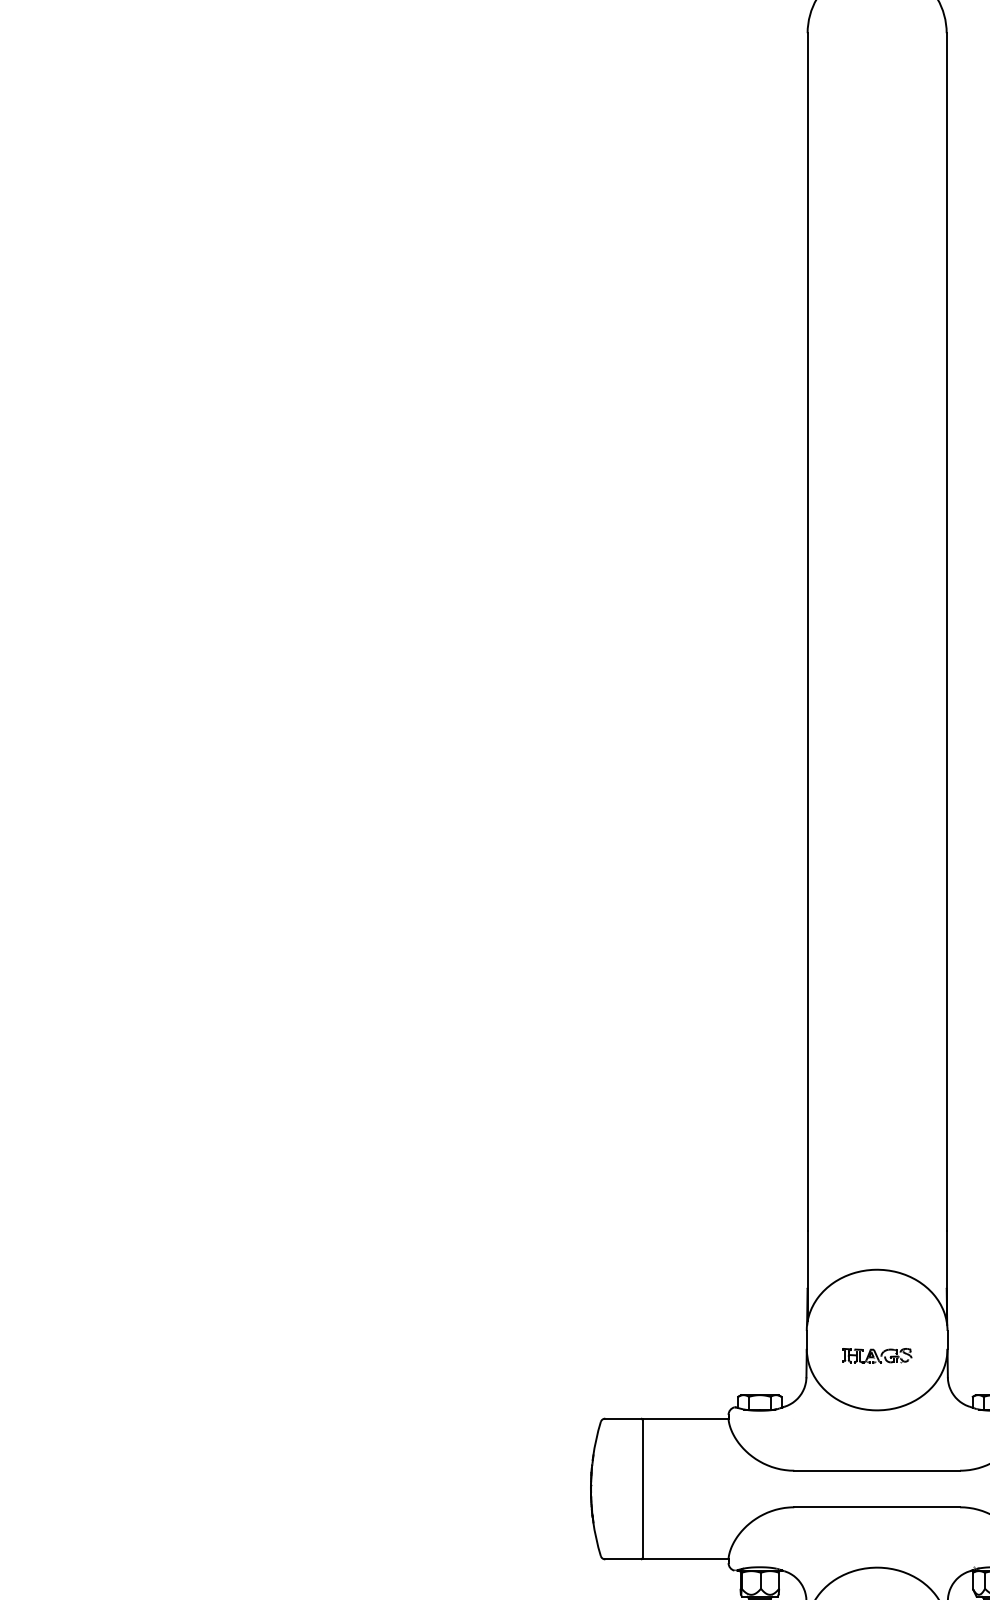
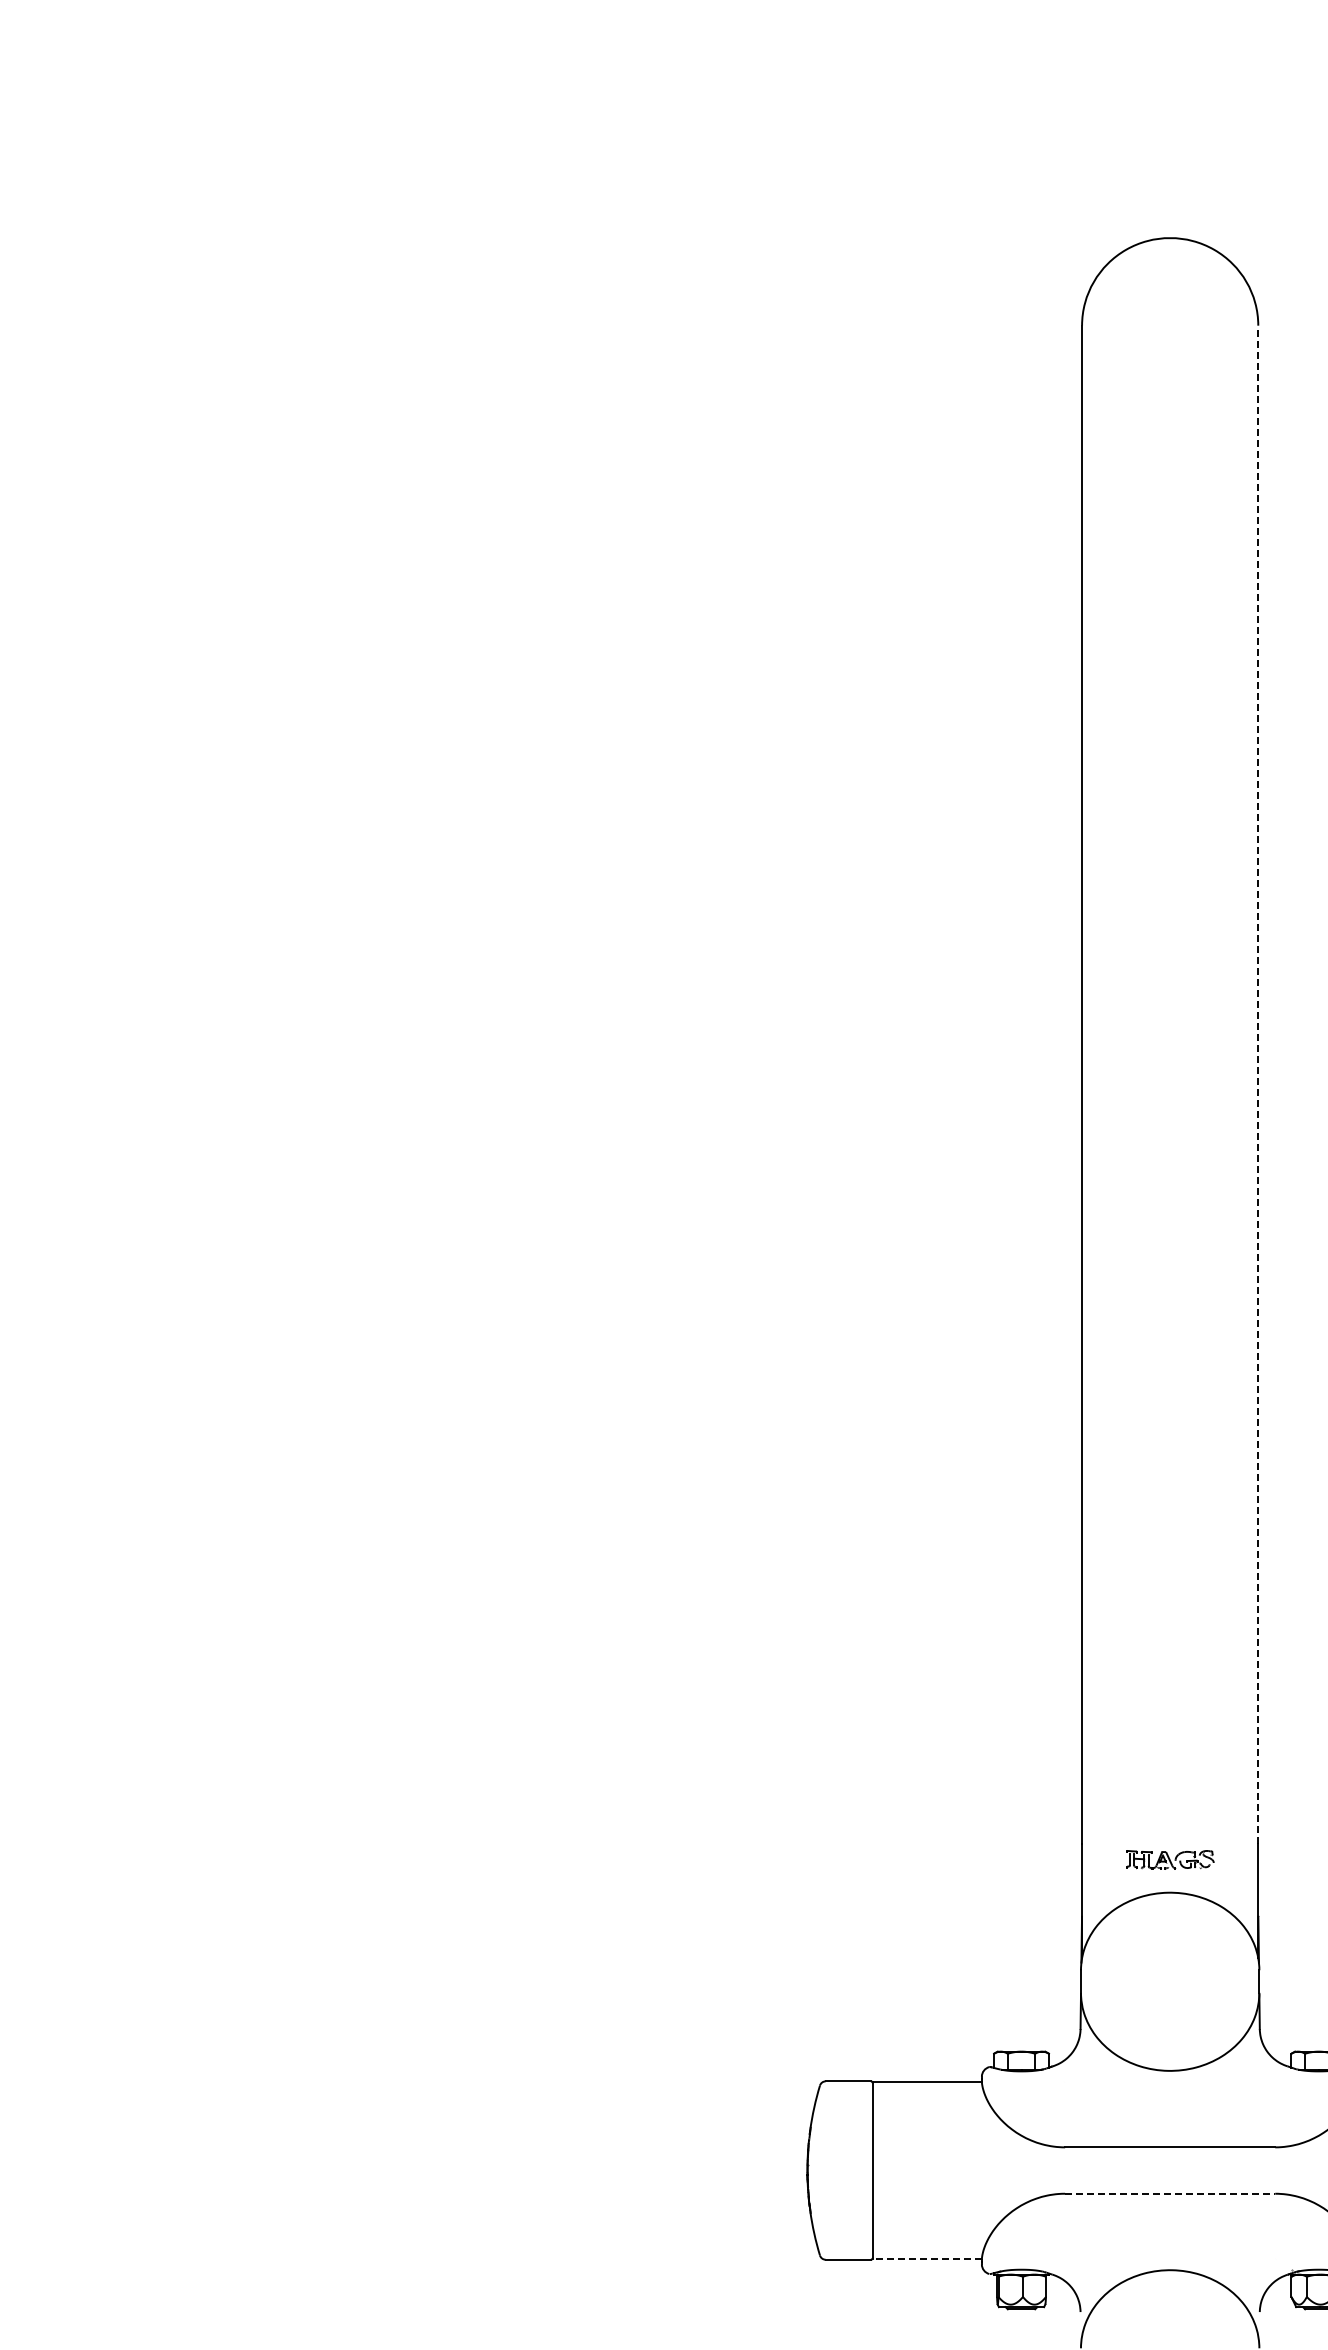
line: (946, 632) -> (1258, 1084), solid -> dashed
part: (877, 1355) -> (1170, 1859), moved
line: (877, 1507) -> (1170, 2193), solid -> dashed
line: (685, 1558) -> (927, 2258), solid -> dashed

